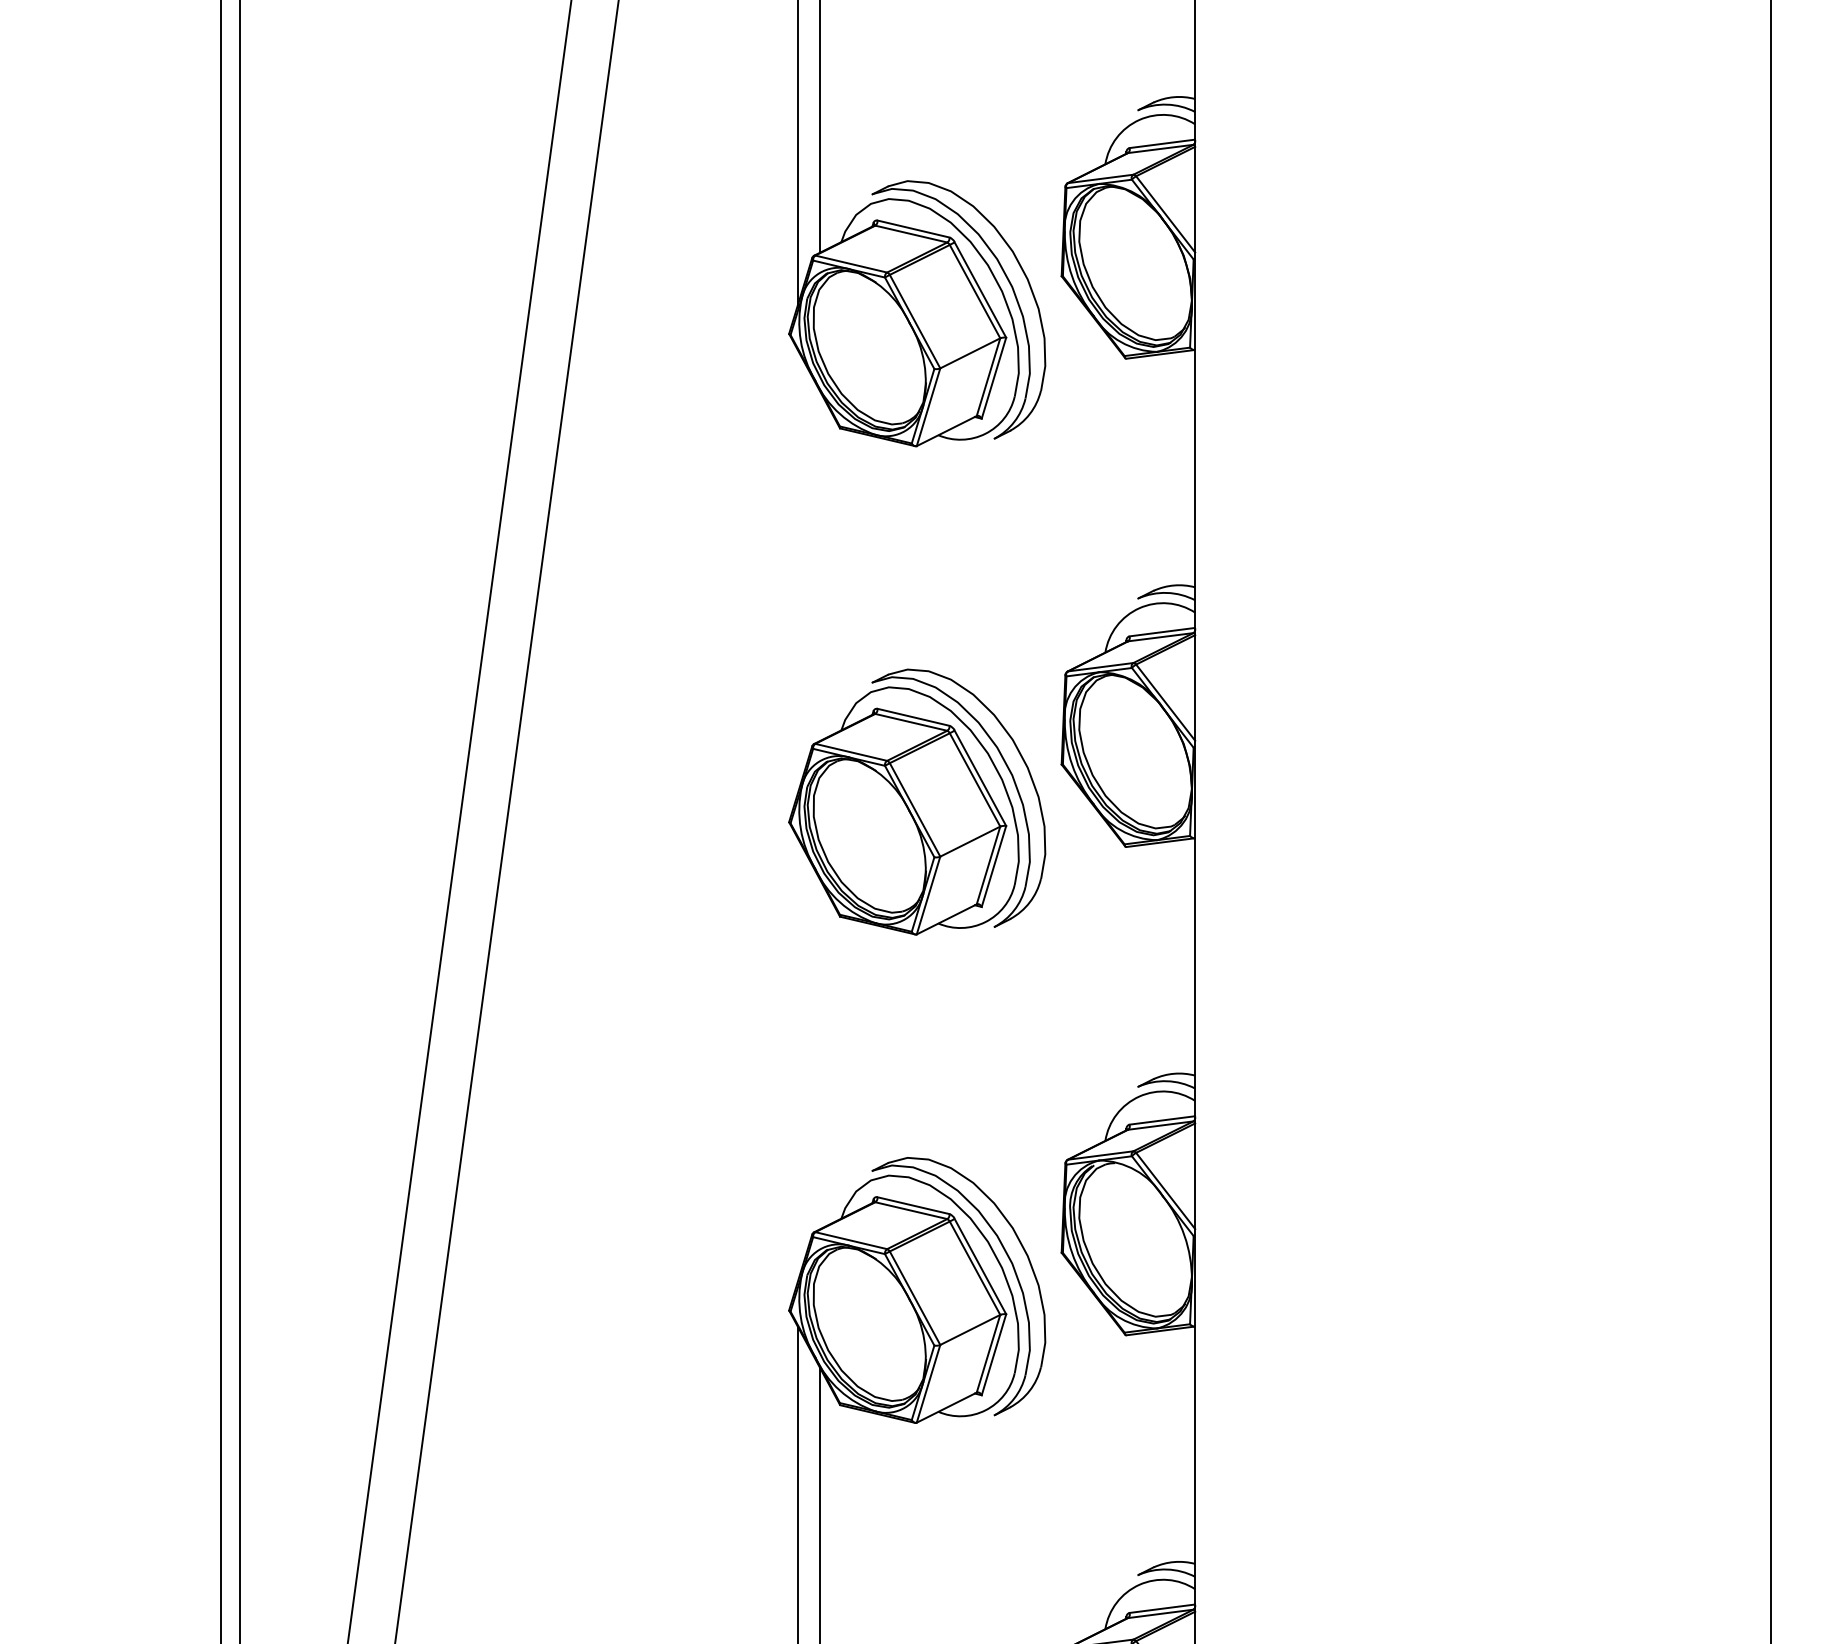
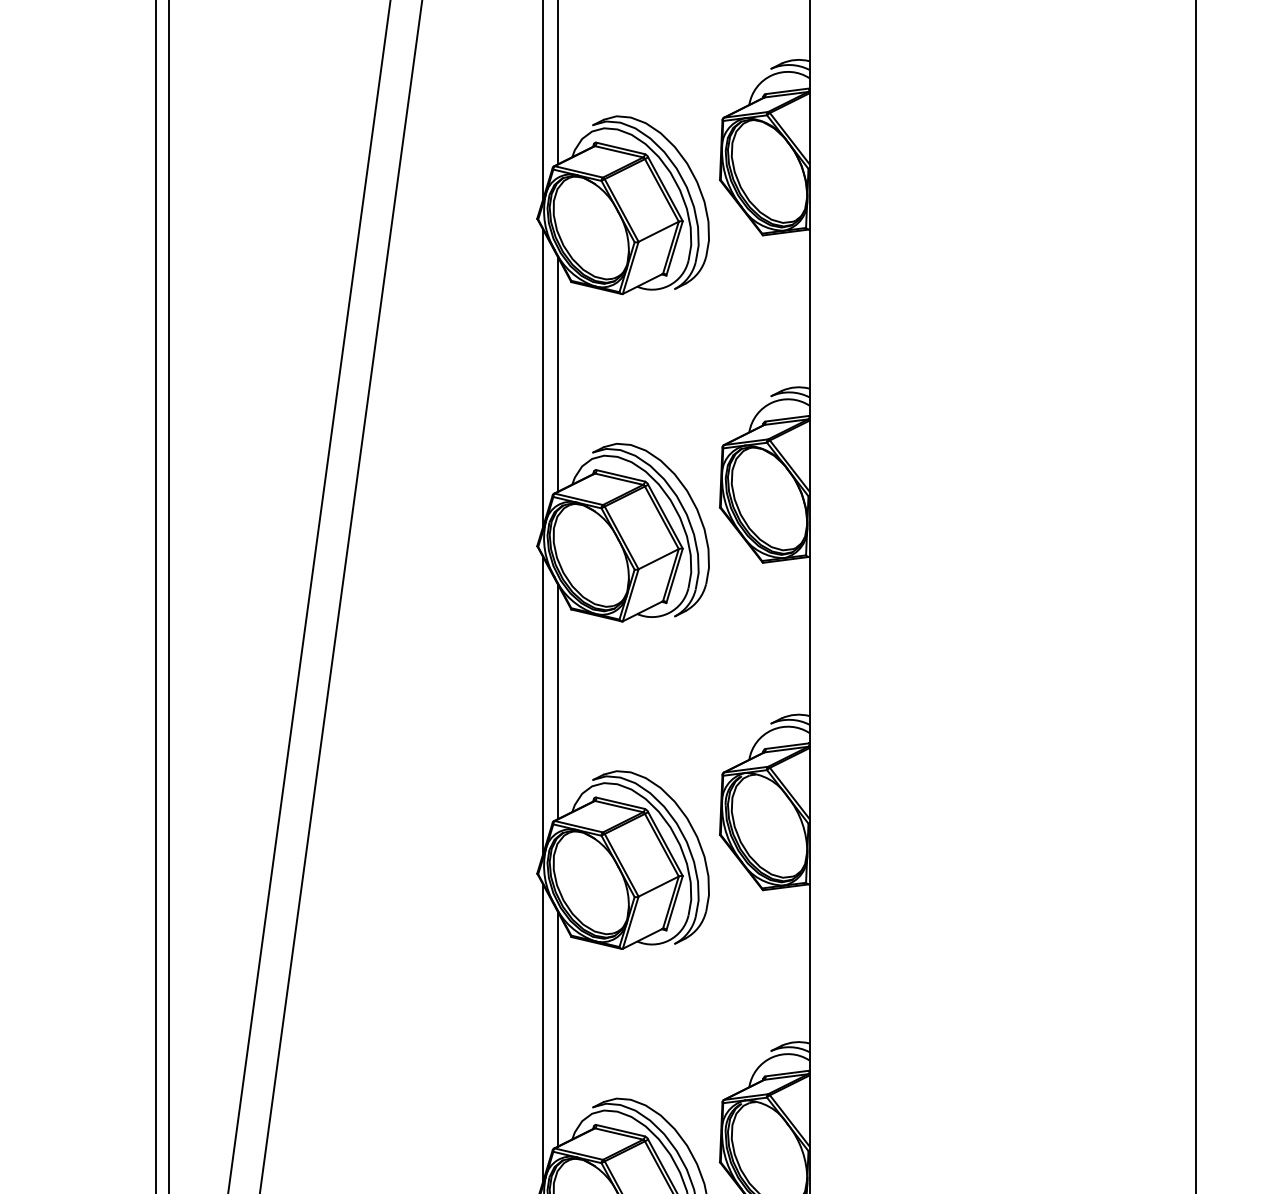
line: (819, 566) -> (557, 374), added
line: (798, 572) -> (543, 378), added
line: (819, 1053) -> (557, 701), added
line: (798, 1059) -> (543, 705), added

